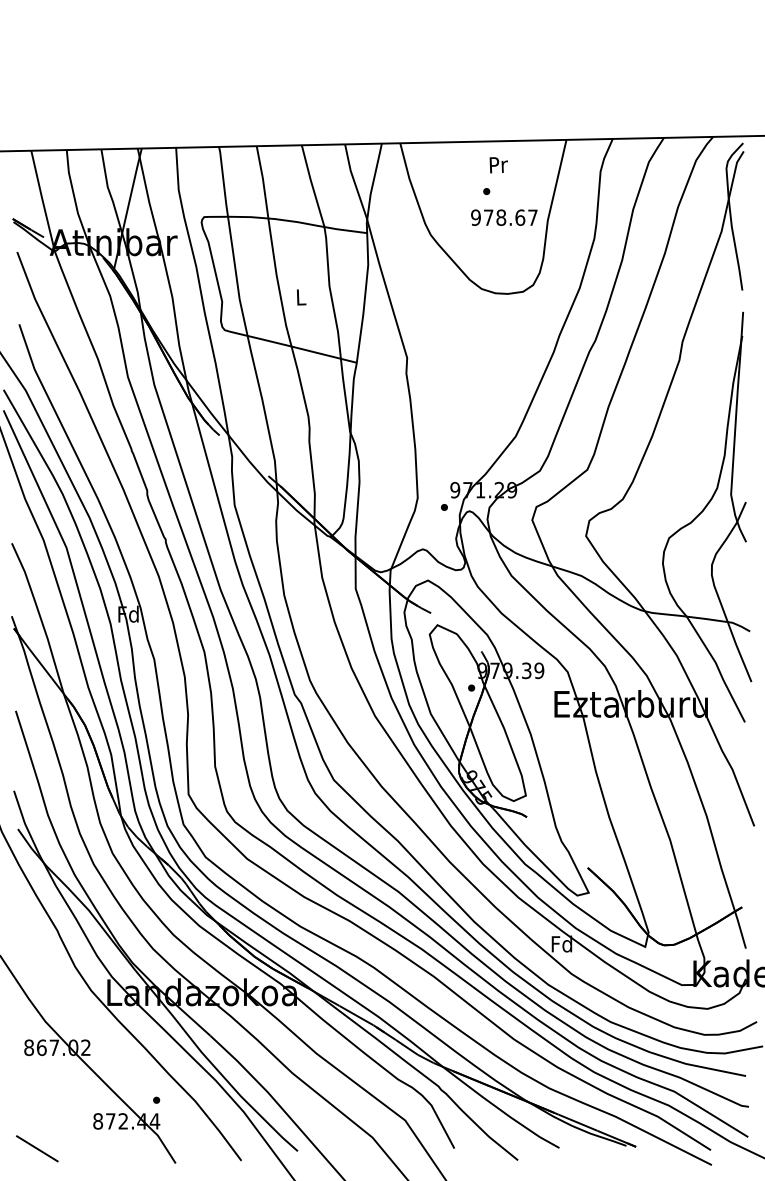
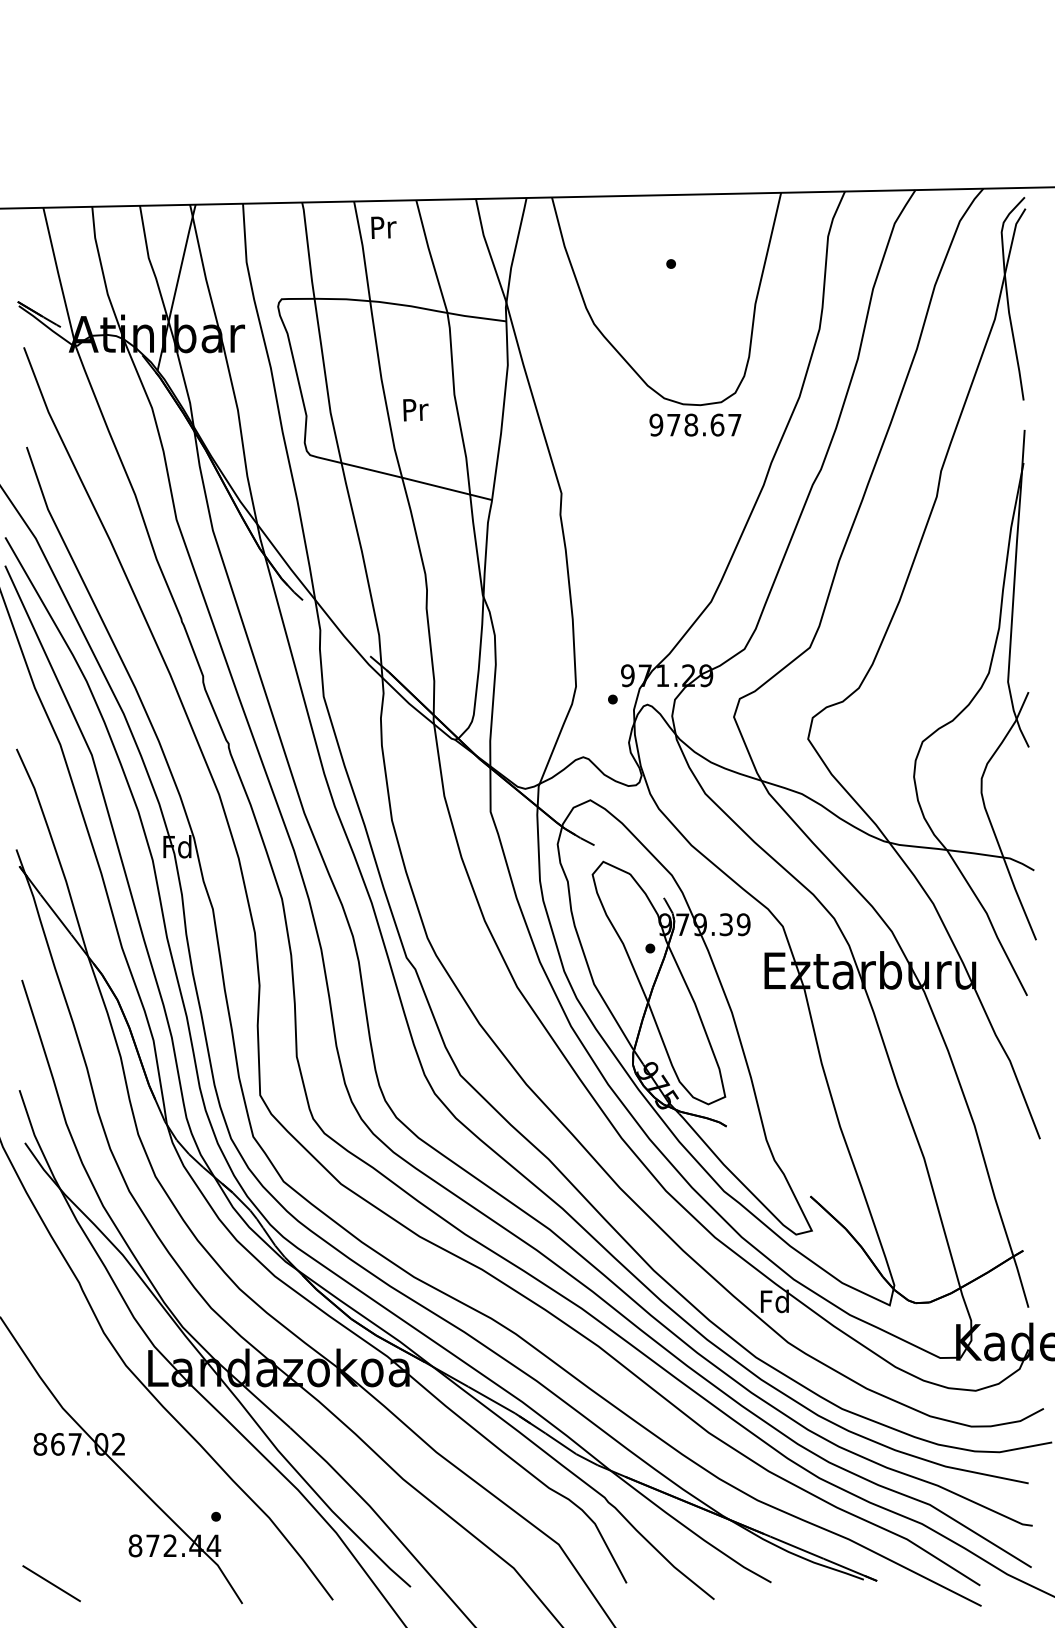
text: (498, 165) -> (383, 227), moved
text: (504, 217) -> (695, 424), moved
text: (301, 297) -> (415, 410), L -> Pr

